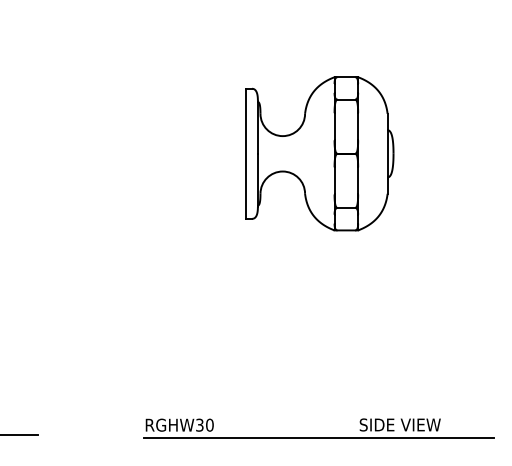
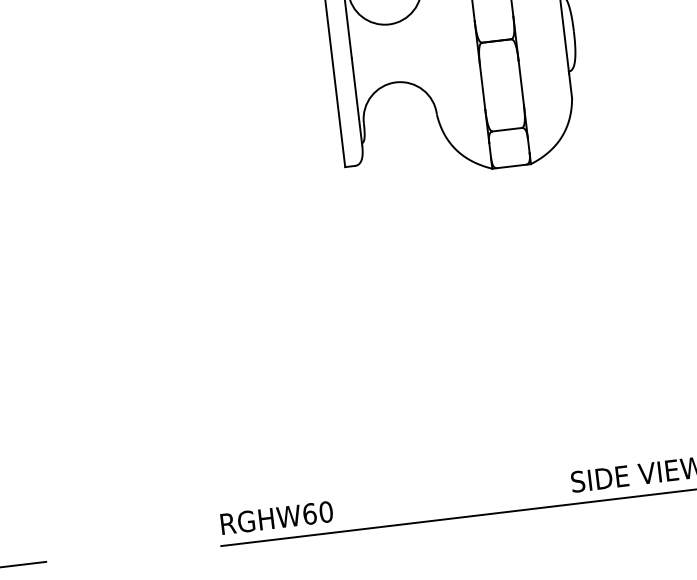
text: (199, 424) -> (309, 512), RGHW30 -> RGHW60

